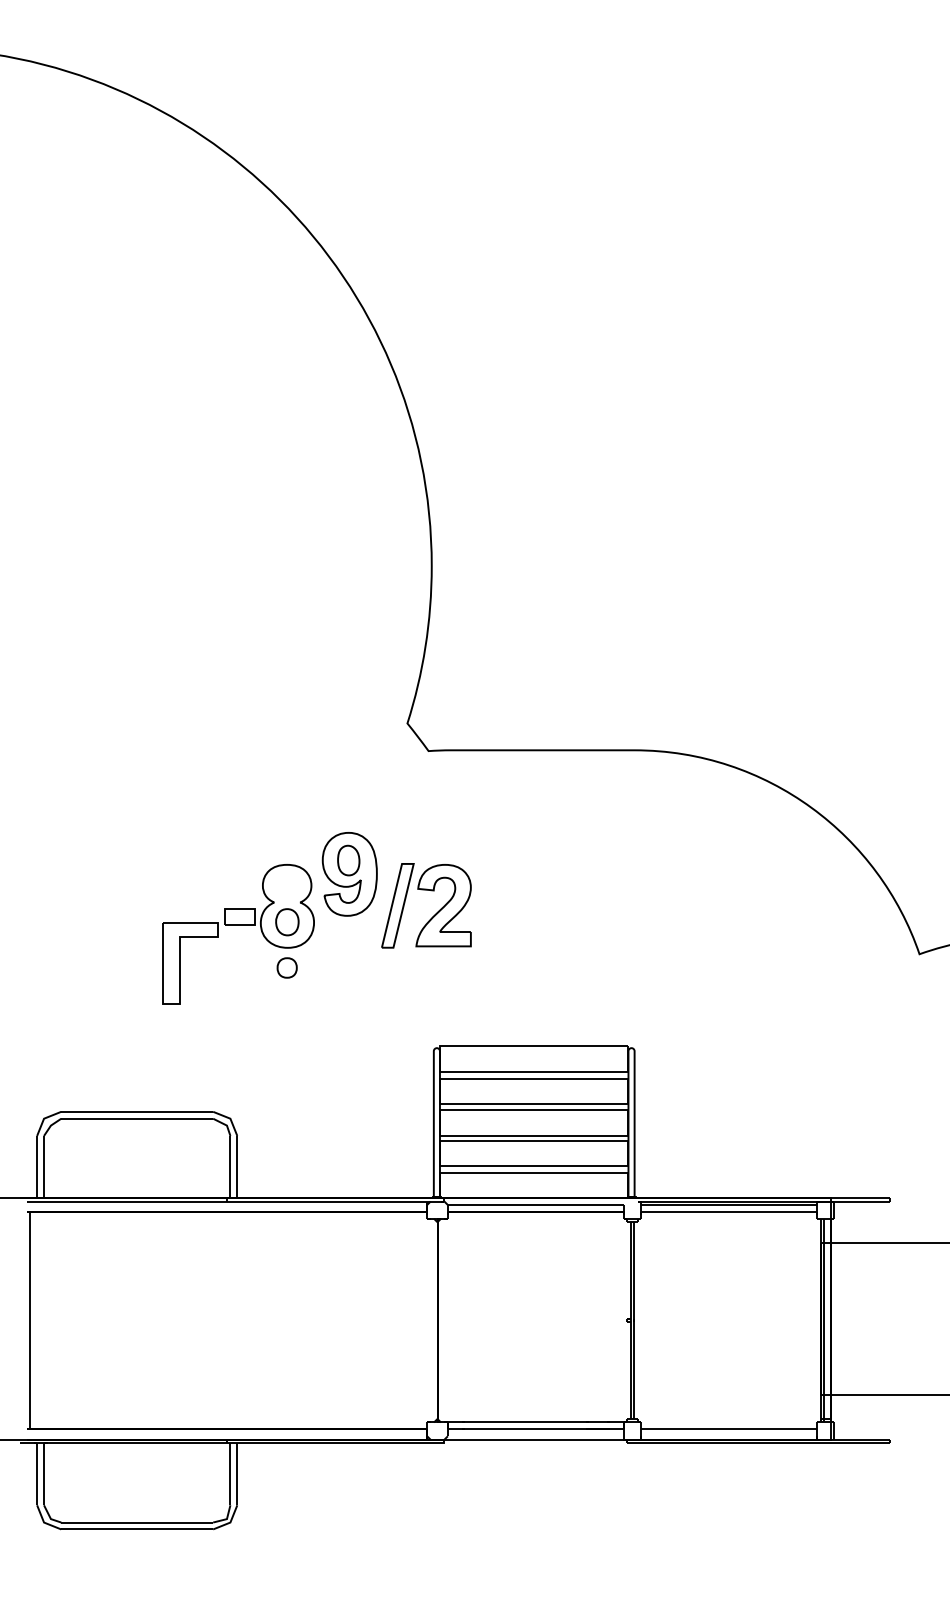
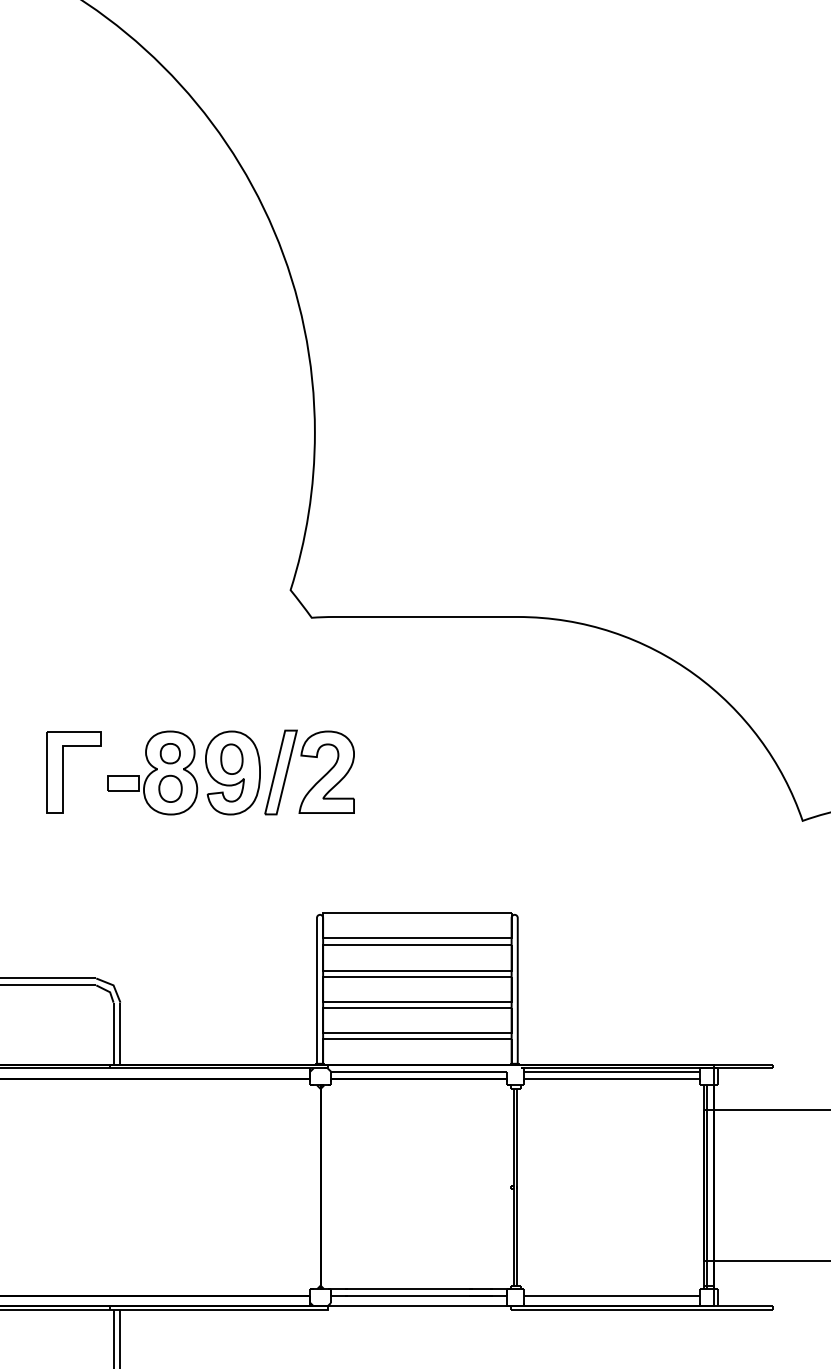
part: (349, 874) -> (232, 773), moved
part: (180, 963) -> (63, 772), moved
part: (286, 967) -> (169, 753), moved

